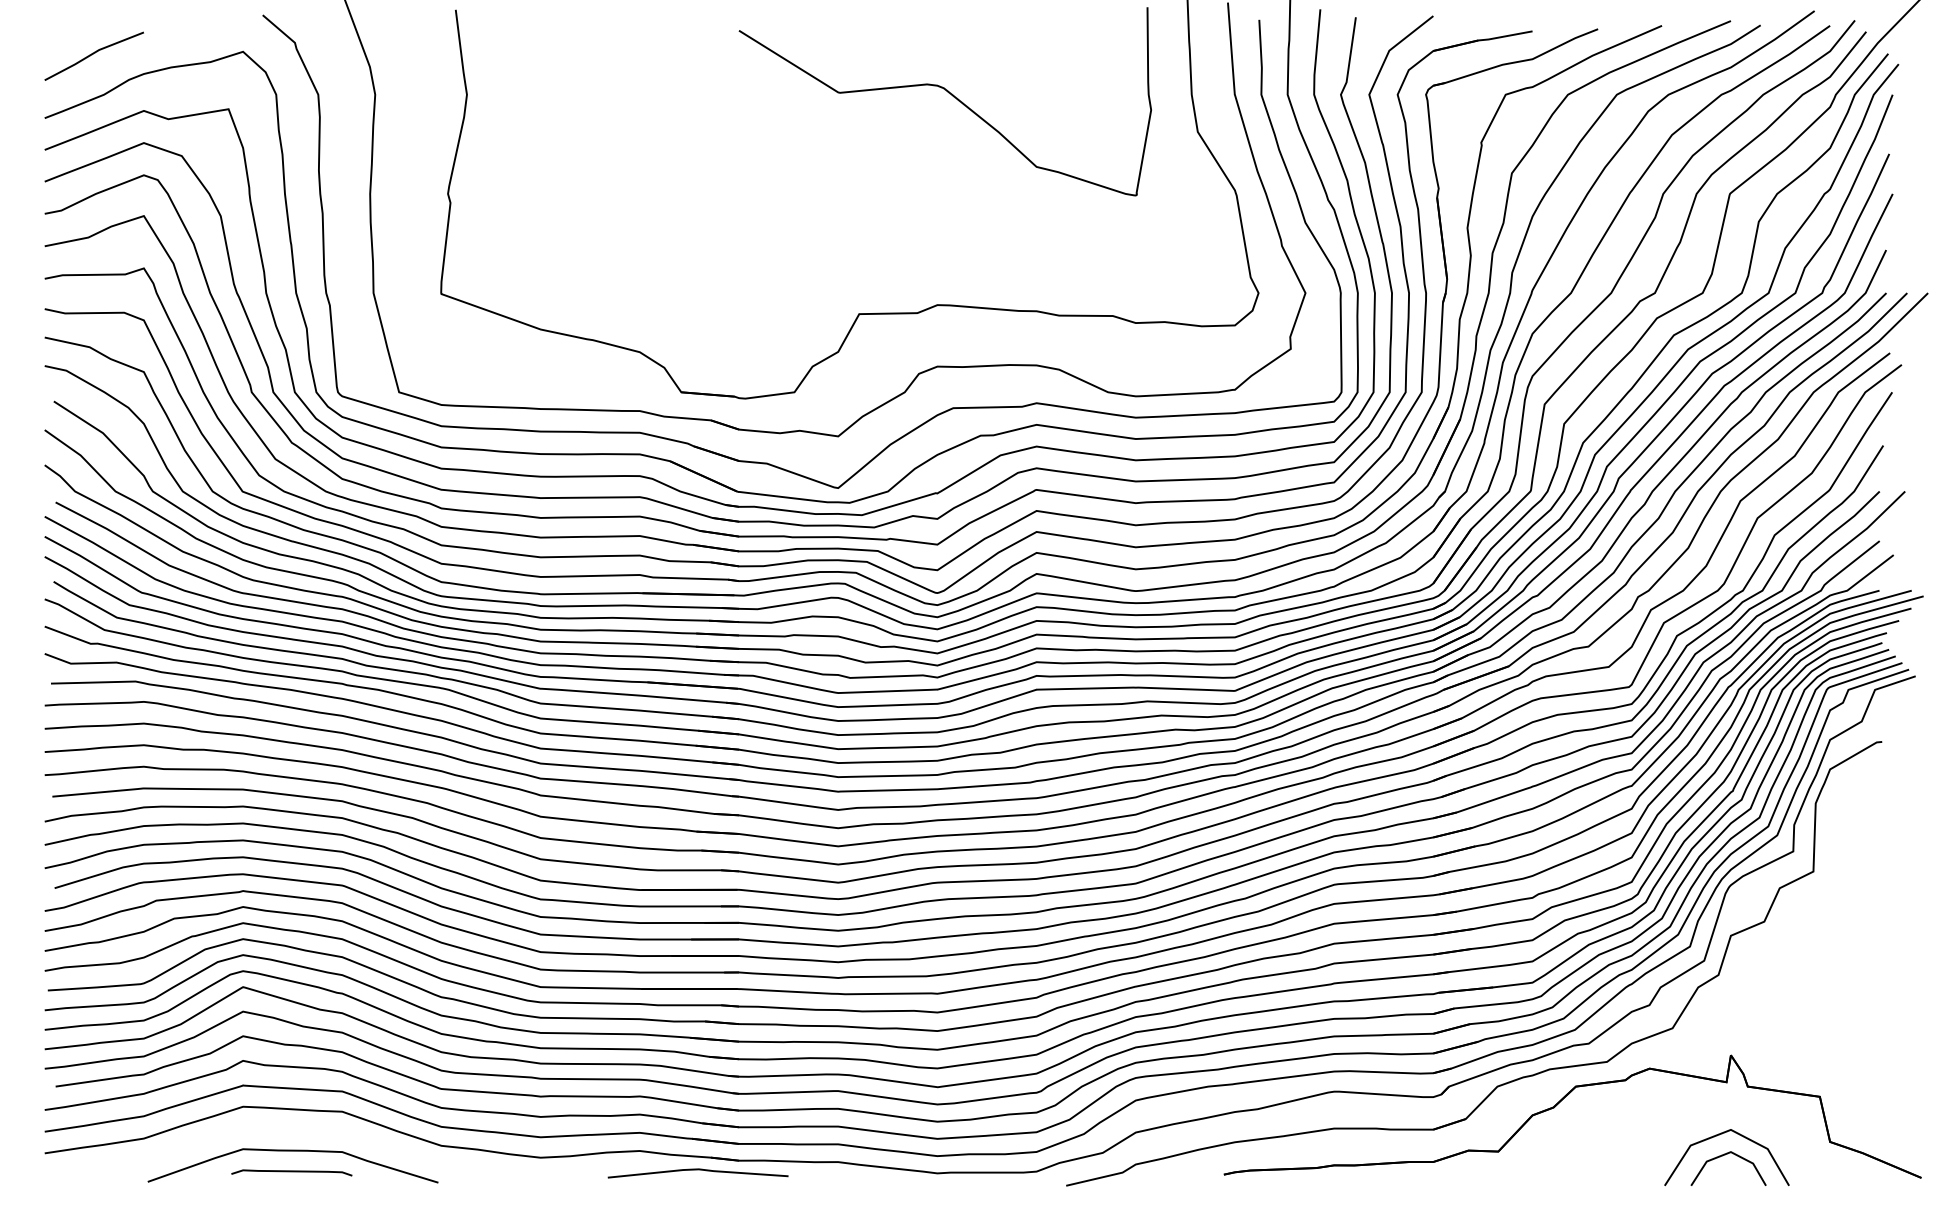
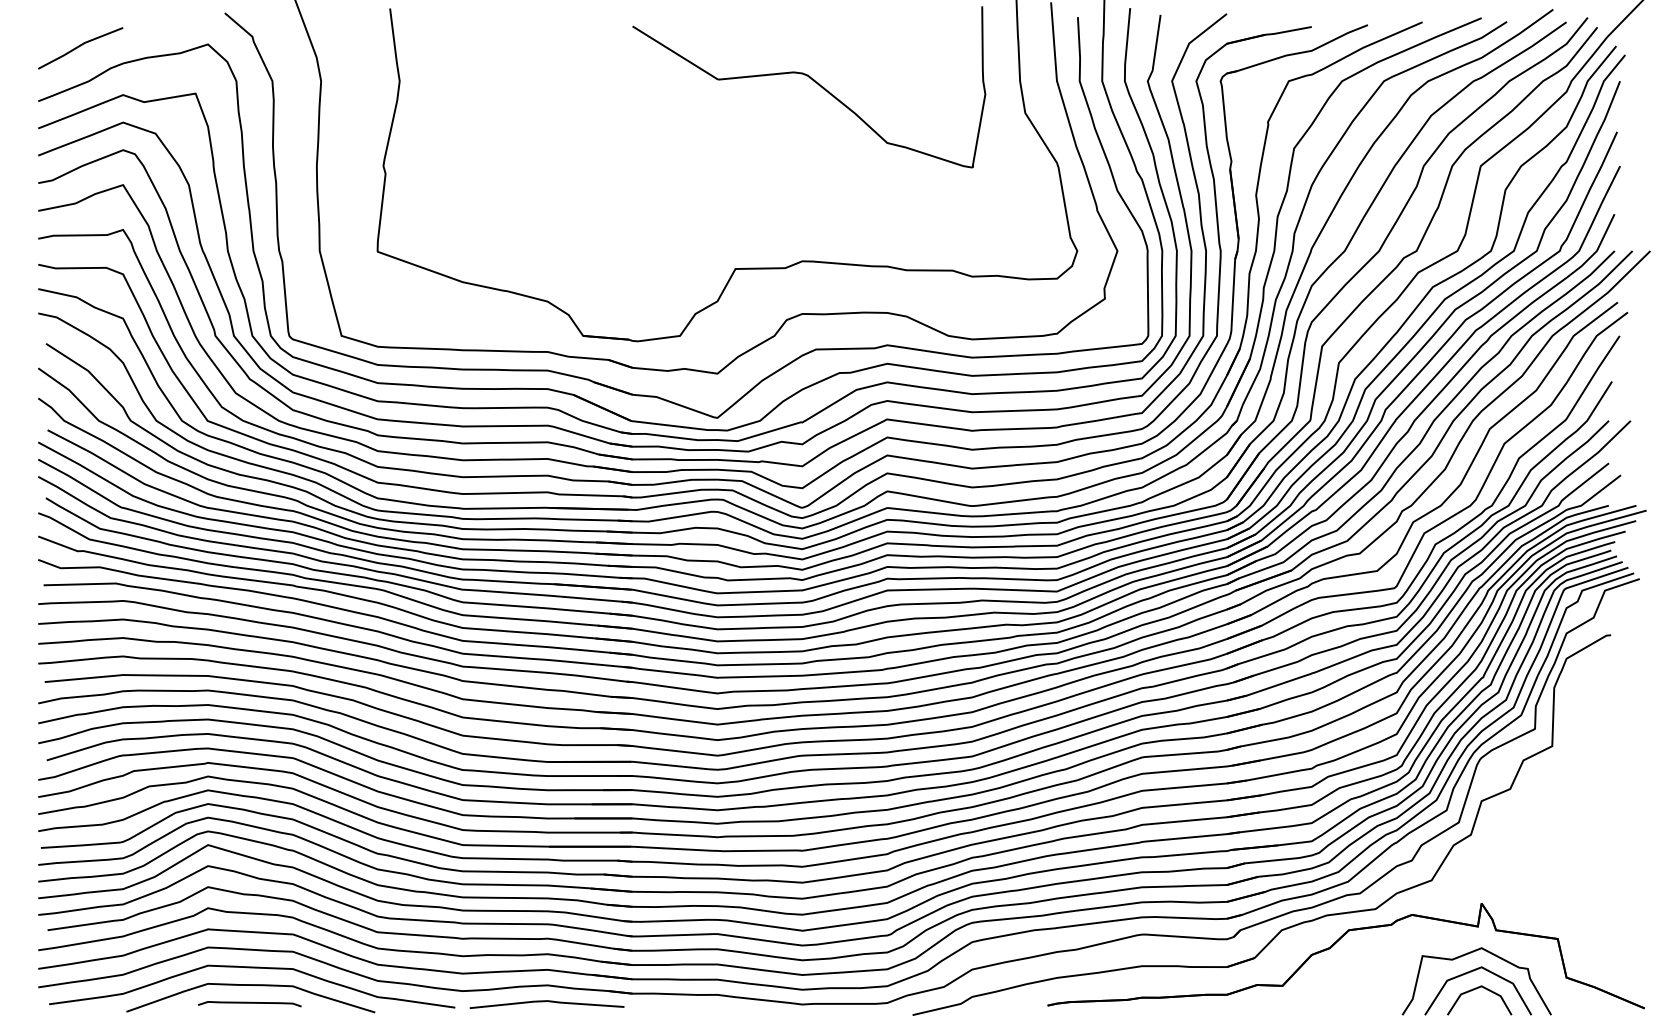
curve: (1711, 1116) -> (1465, 955), added
curve: (297, 1131) -> (254, 968), added
line: (697, 1170) -> (546, 1002), moved

